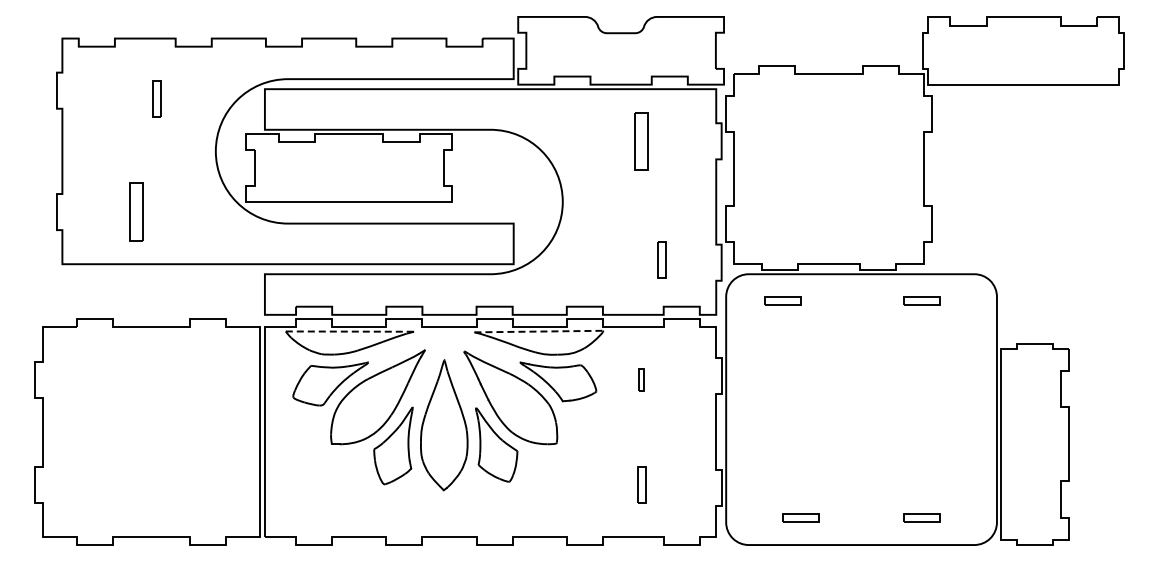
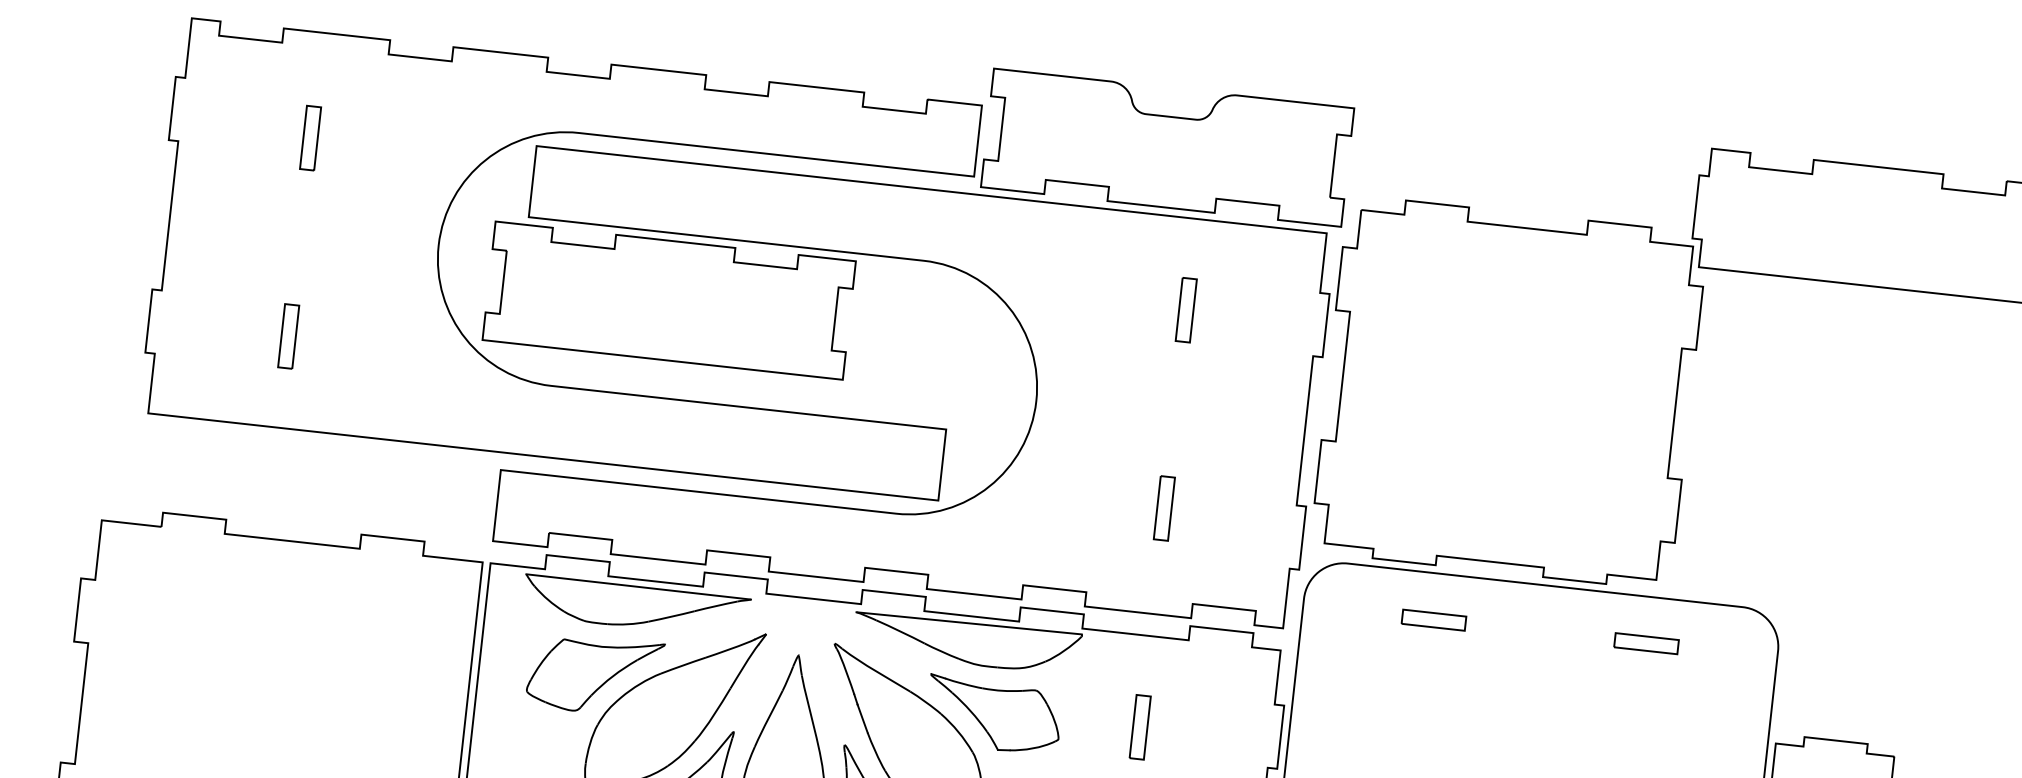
part: (156, 98) -> (310, 137), moved
part: (641, 140) -> (1185, 308), size x0.62
part: (136, 211) -> (288, 335), size x0.62
part: (661, 259) -> (1163, 508), moved
part: (782, 300) -> (1433, 619), moved
line: (350, 331) -> (639, 586), dashed -> solid
line: (539, 331) -> (970, 623), dashed -> solid
part: (641, 379) -> (1139, 727), size x1.67

